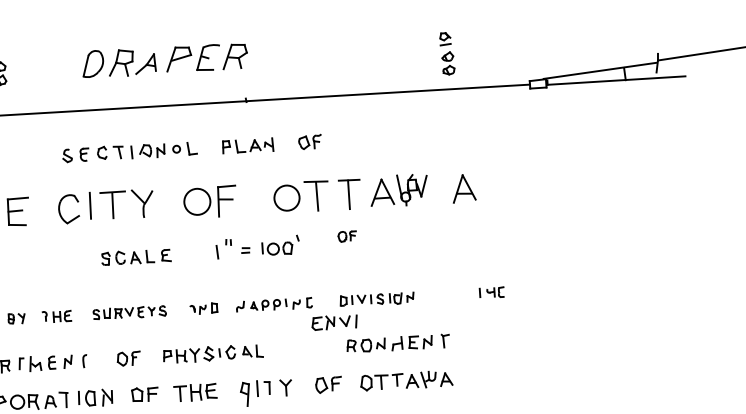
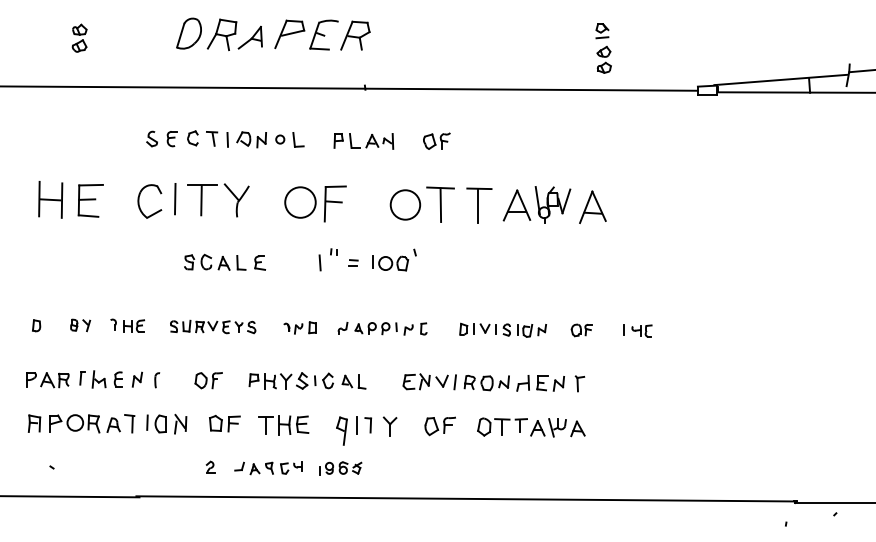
part: (463, 188) -> (592, 206), moved
part: (346, 236) -> (581, 330), moved
part: (334, 322) -> (429, 381), moved

